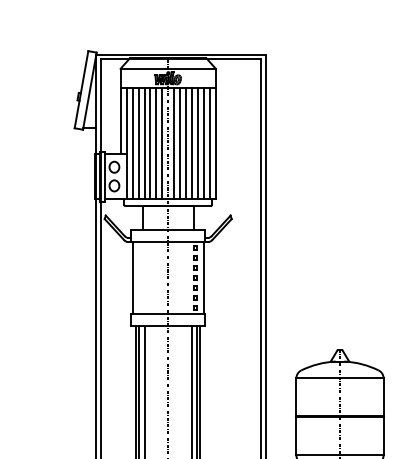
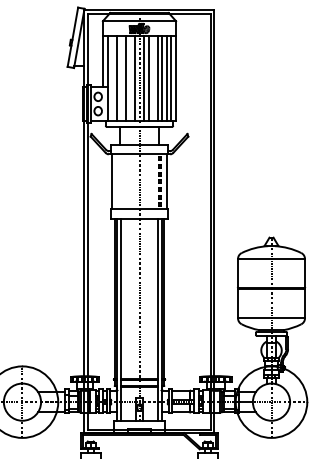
line: (133, 143) -> (112, 78), removed
line: (144, 143) -> (121, 78), removed
line: (156, 143) -> (130, 78), removed
line: (186, 143) -> (153, 78), removed

